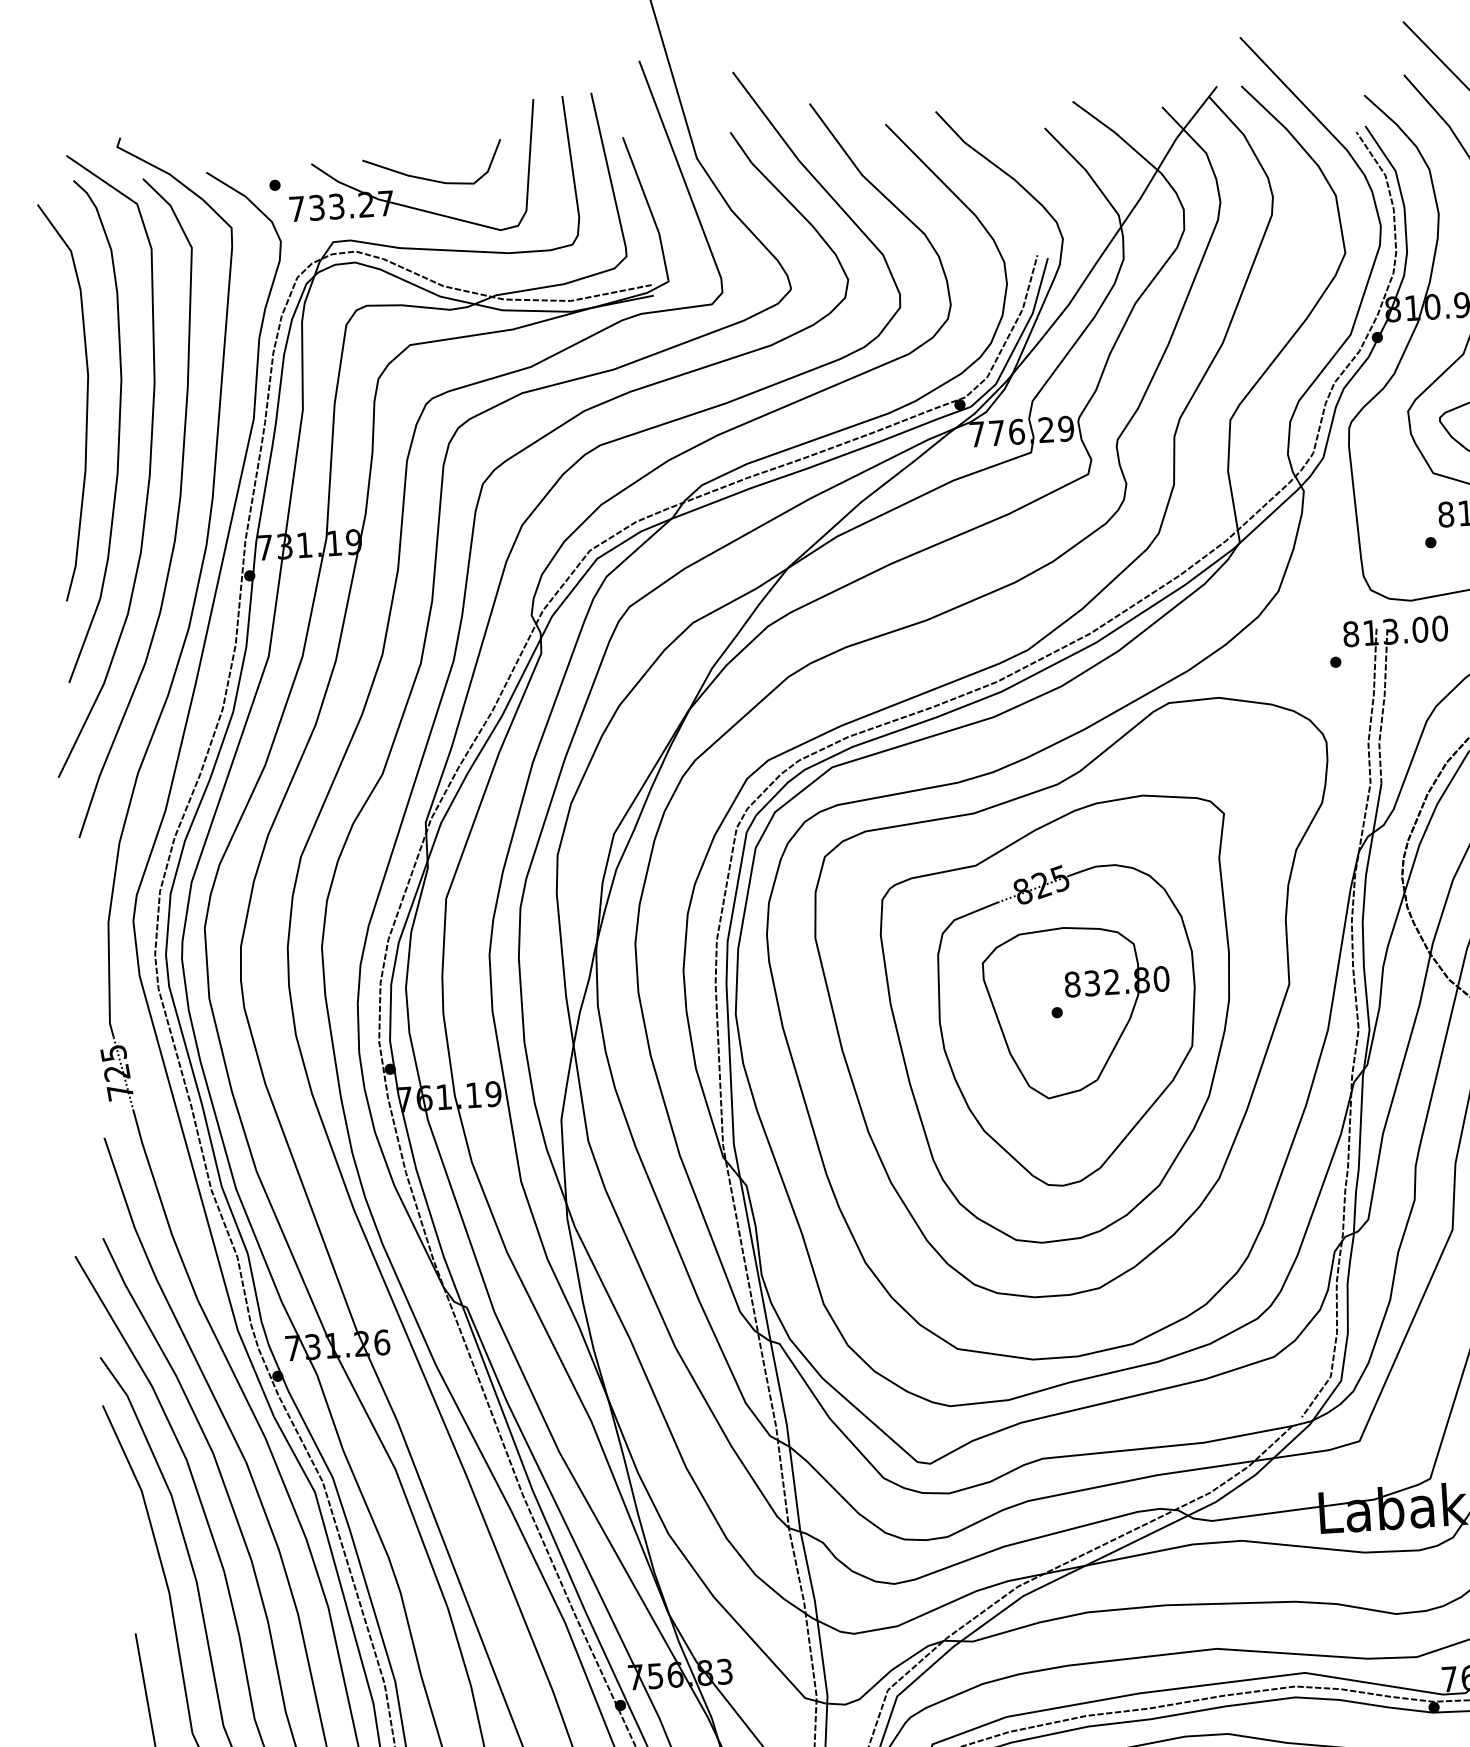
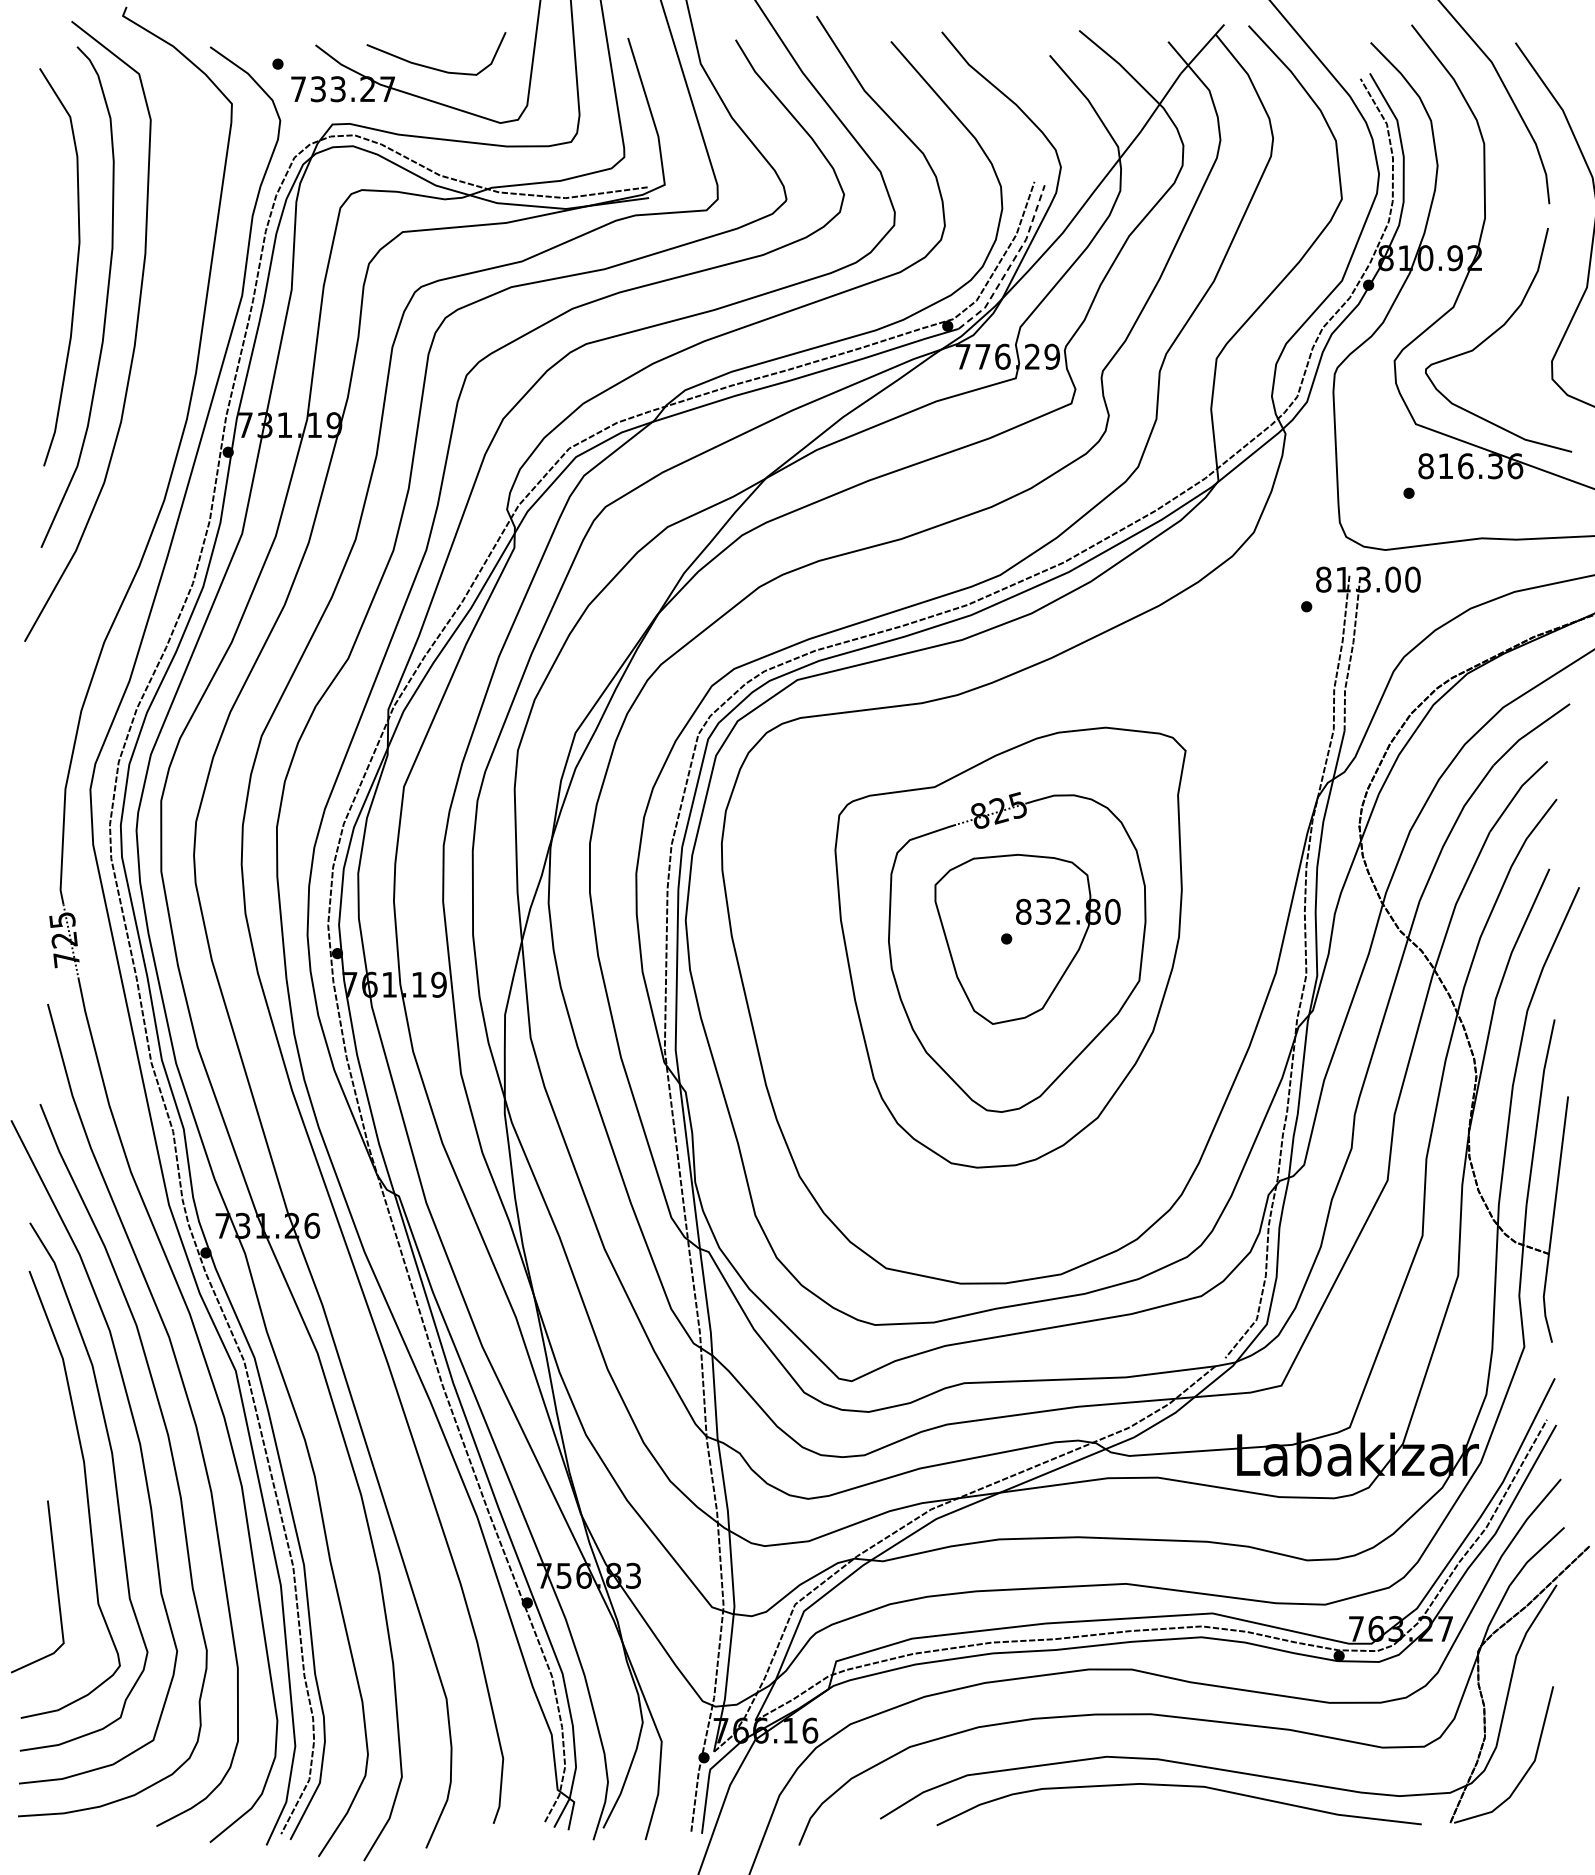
line: (1020, 337) -> (1012, 262), solid -> dashed
curve: (176, 513) -> (159, 385), removed
part: (1081, 1000) -> (1031, 928), removed

